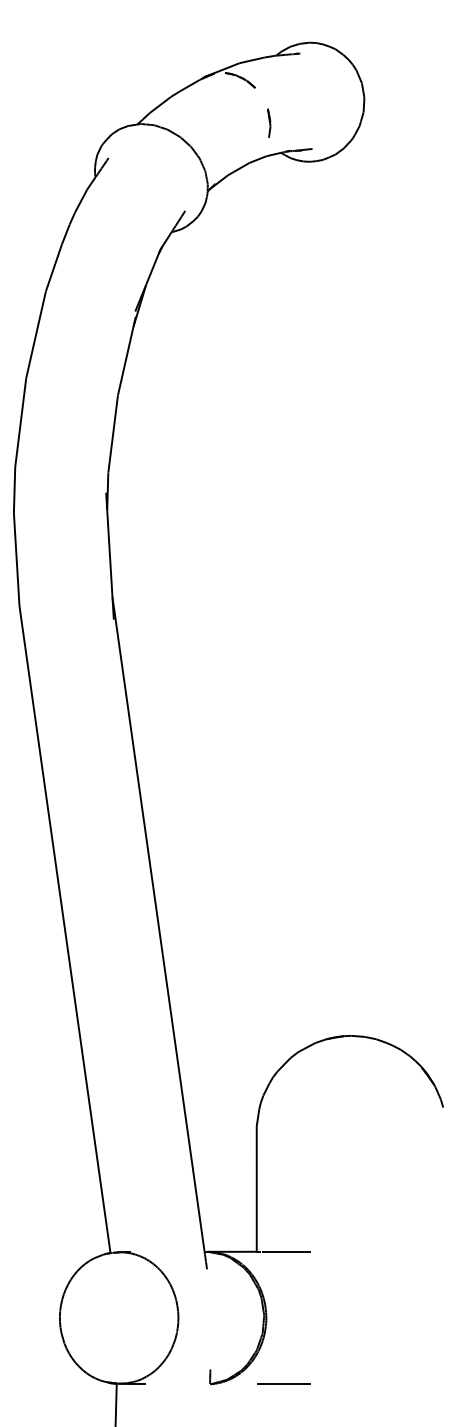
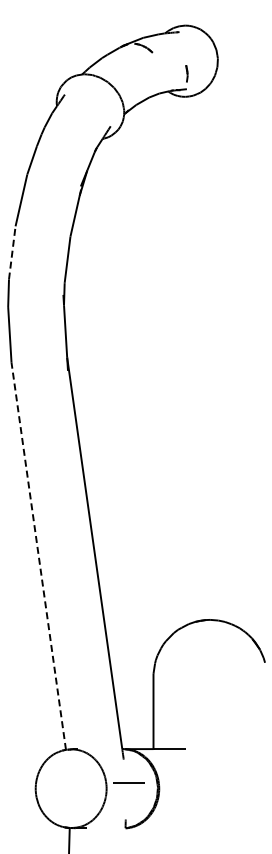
line: (268, 122) -> (186, 73), moved
line: (21, 421) -> (12, 252), solid -> dashed
line: (64, 928) -> (38, 555), solid -> dashed
line: (283, 1382) -> (128, 782), moved

